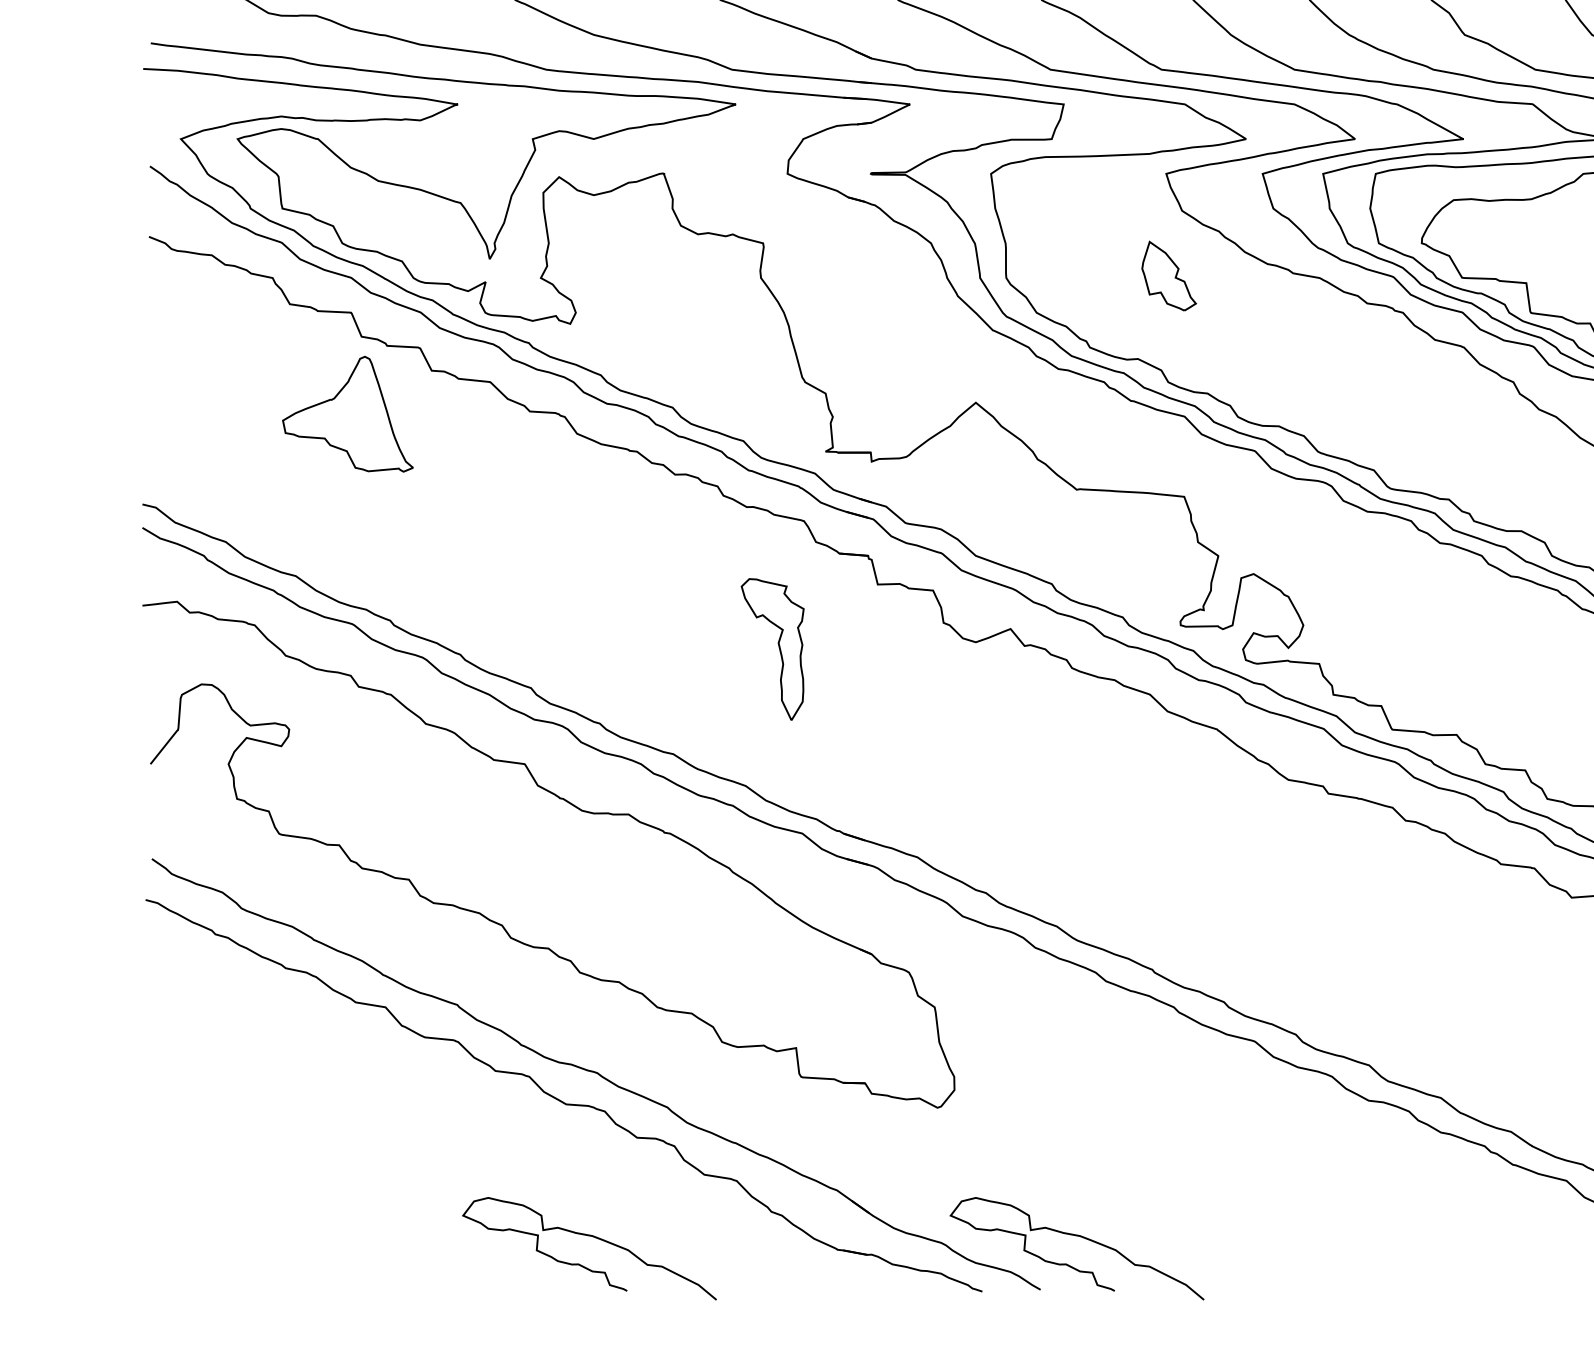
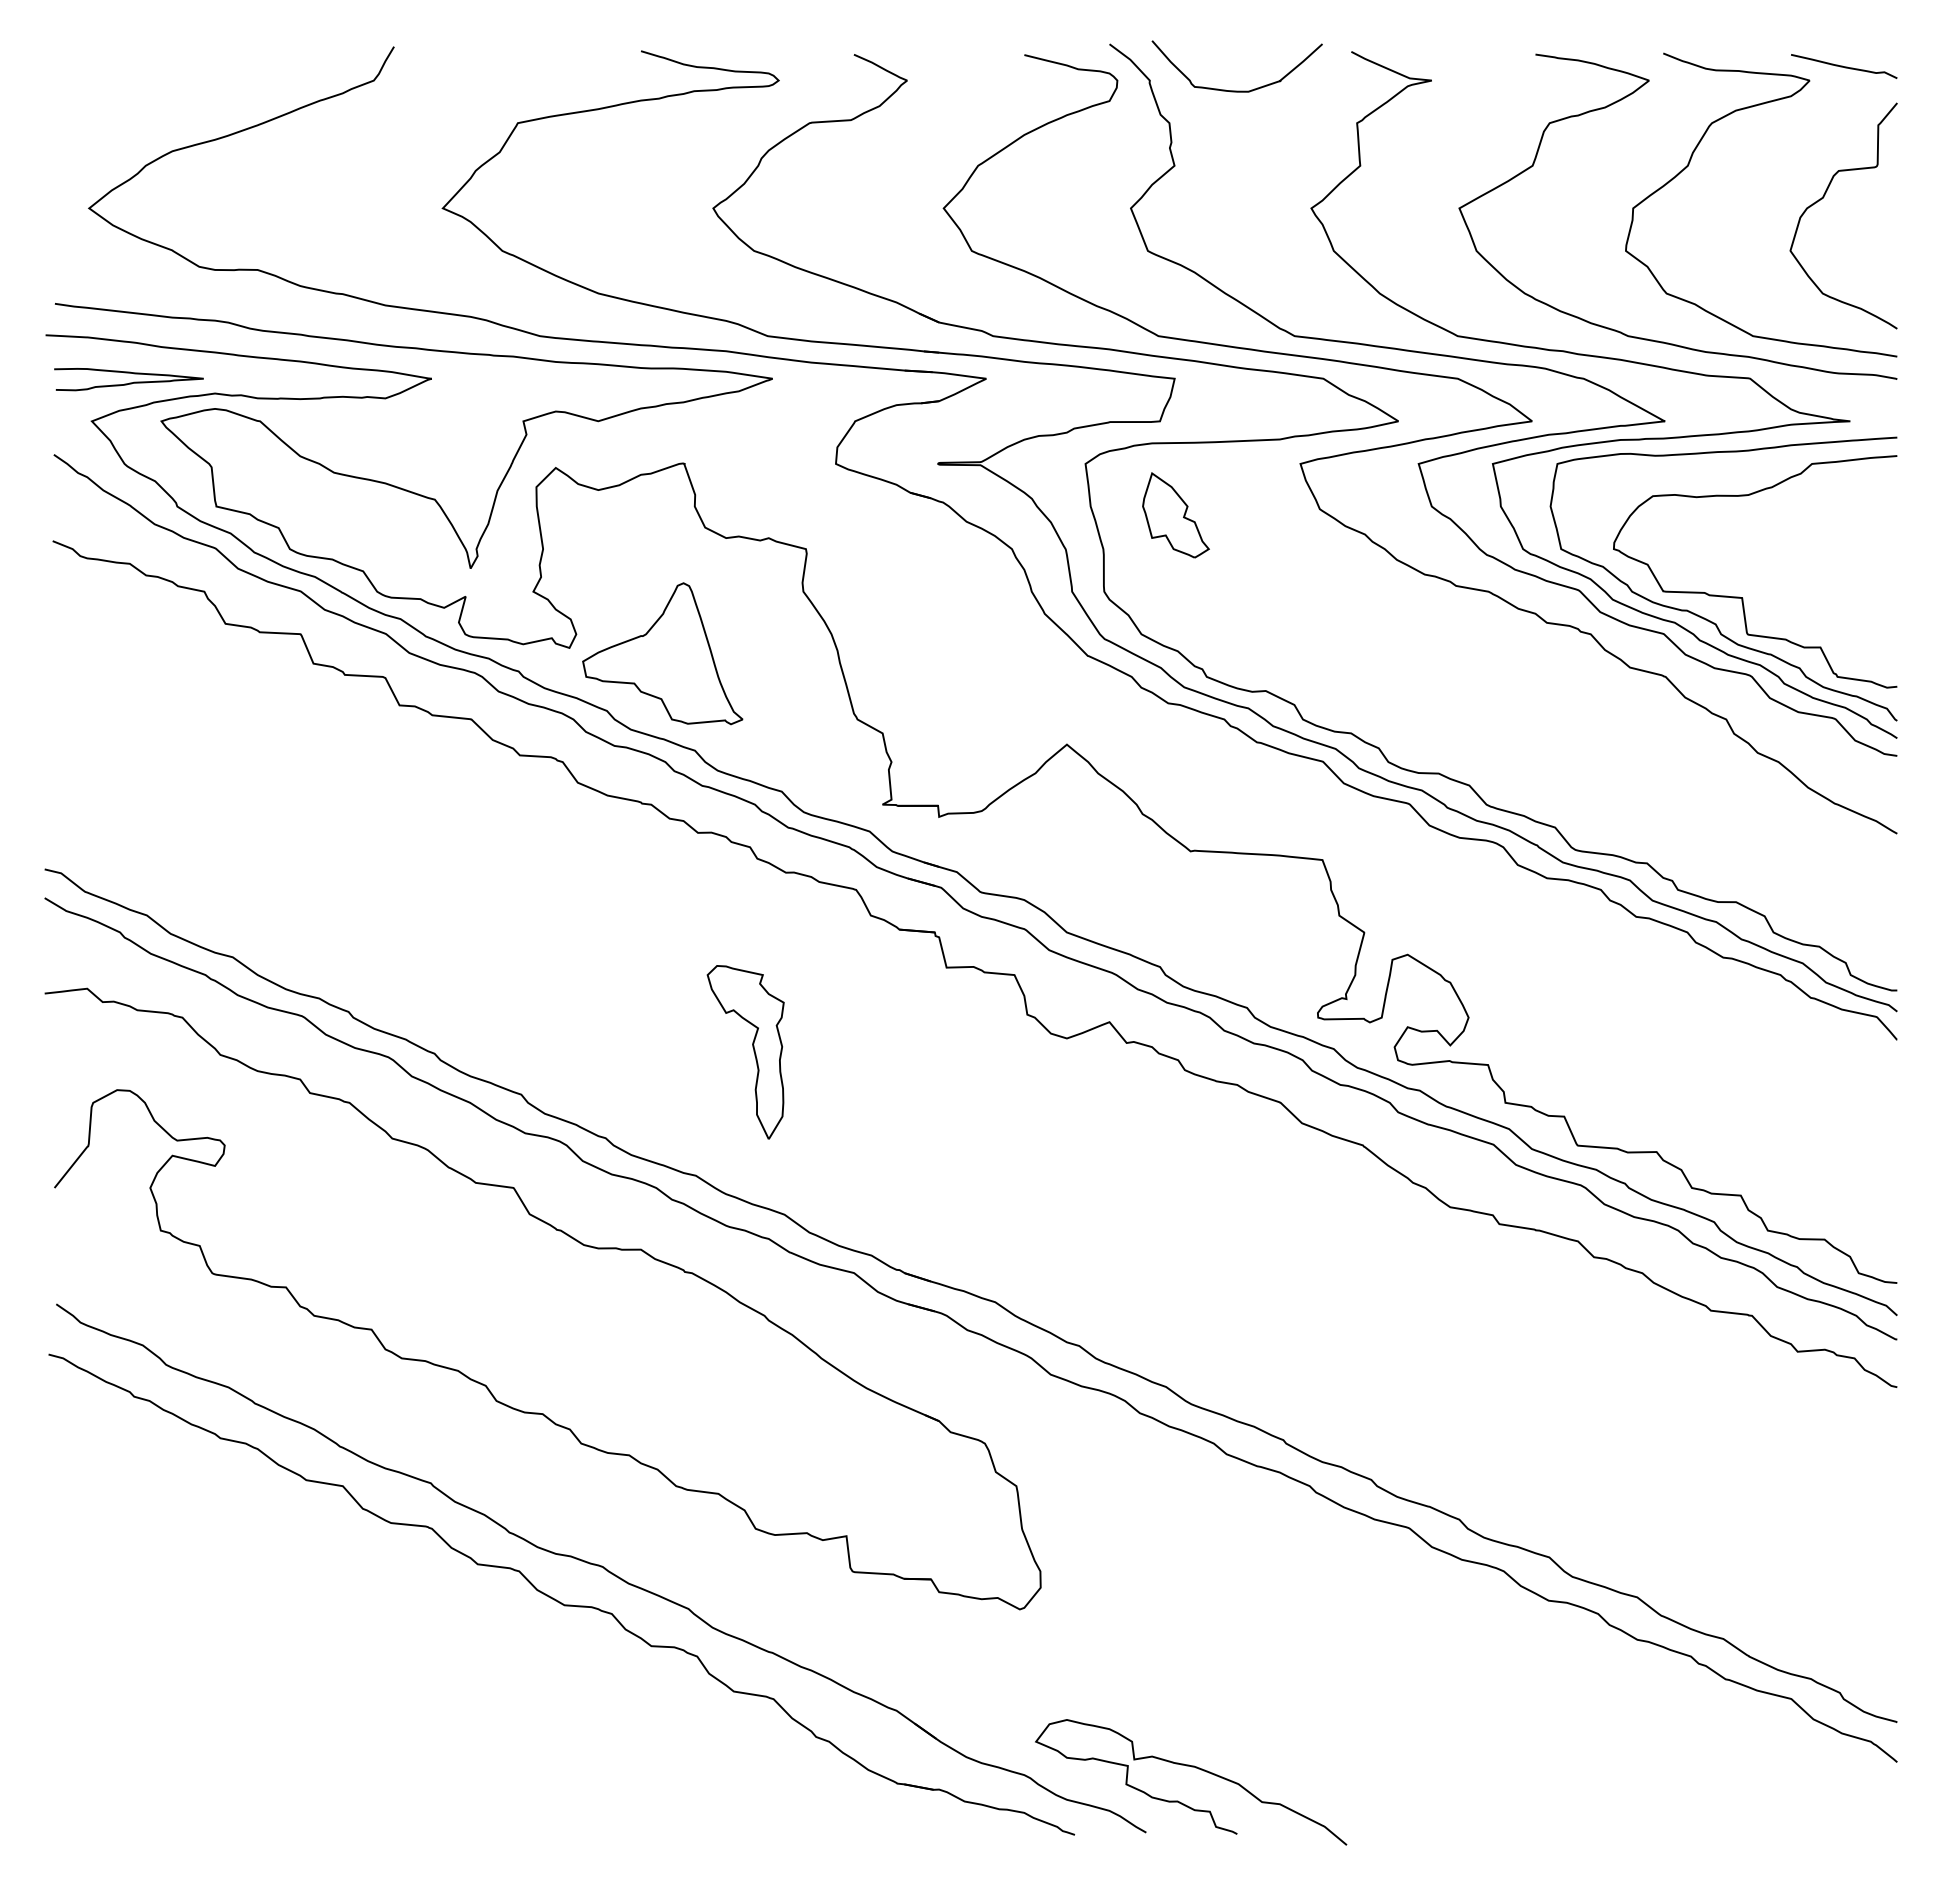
curve: (211, 107) -> (129, 382), added
part: (1168, 276) -> (1175, 515), moved
part: (347, 414) -> (662, 653), moved
part: (779, 648) -> (753, 1051), moved
curve: (593, 1237) -> (597, 1768), removed

